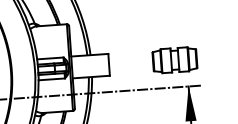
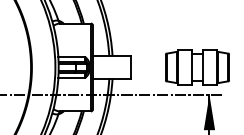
part: (174, 60) -> (197, 67), size x1.43

